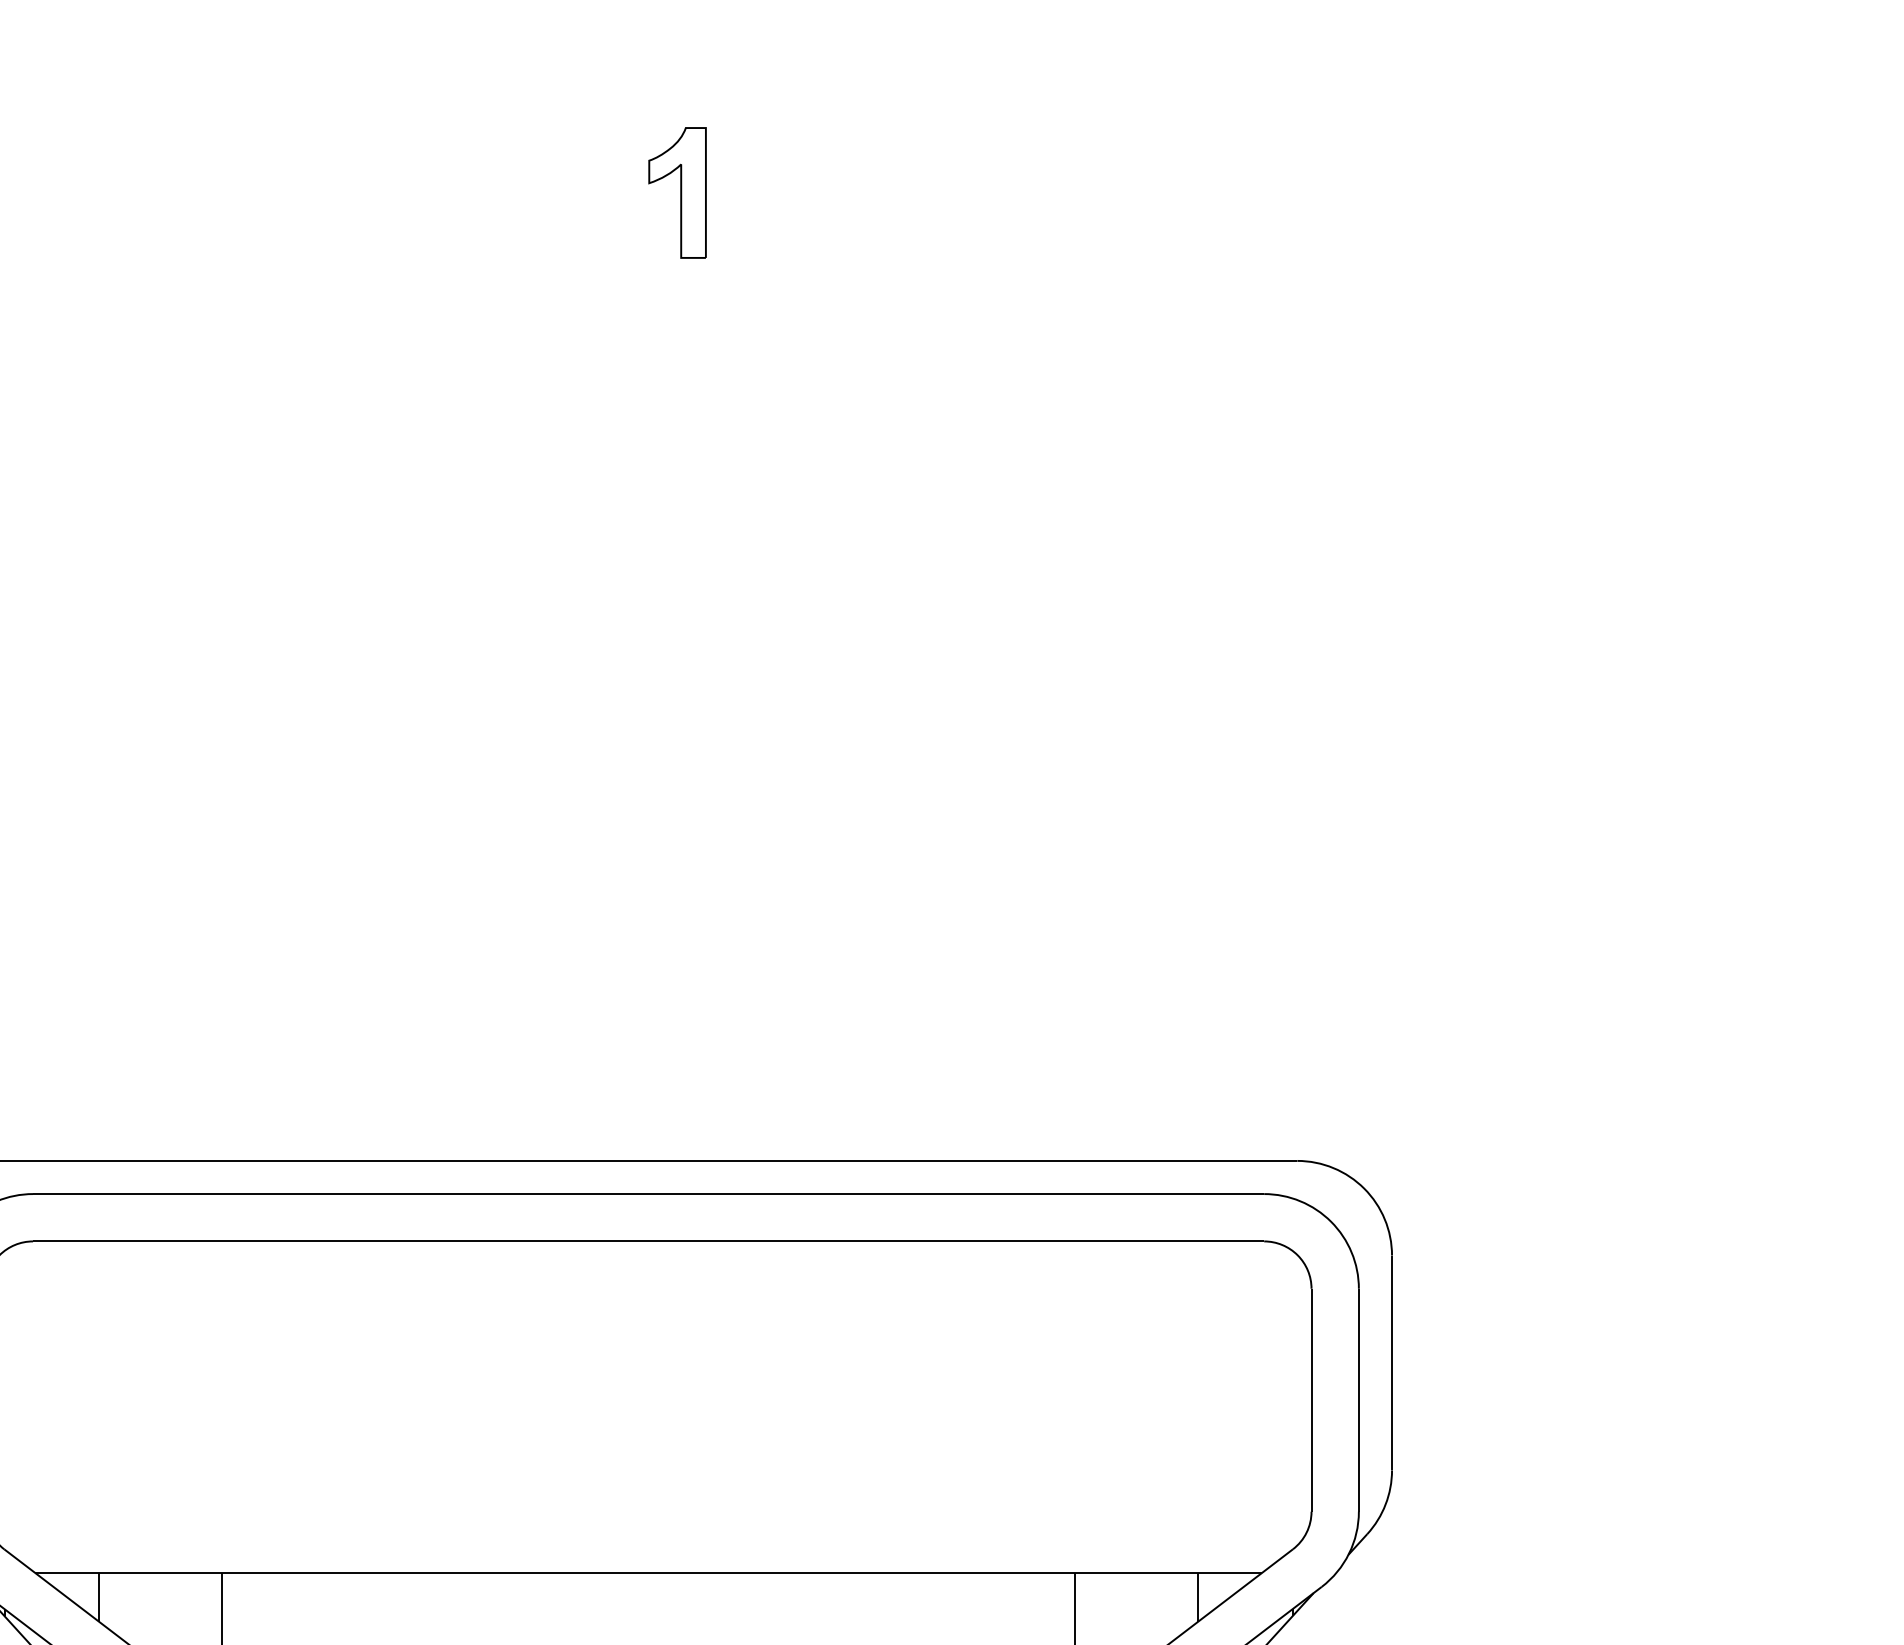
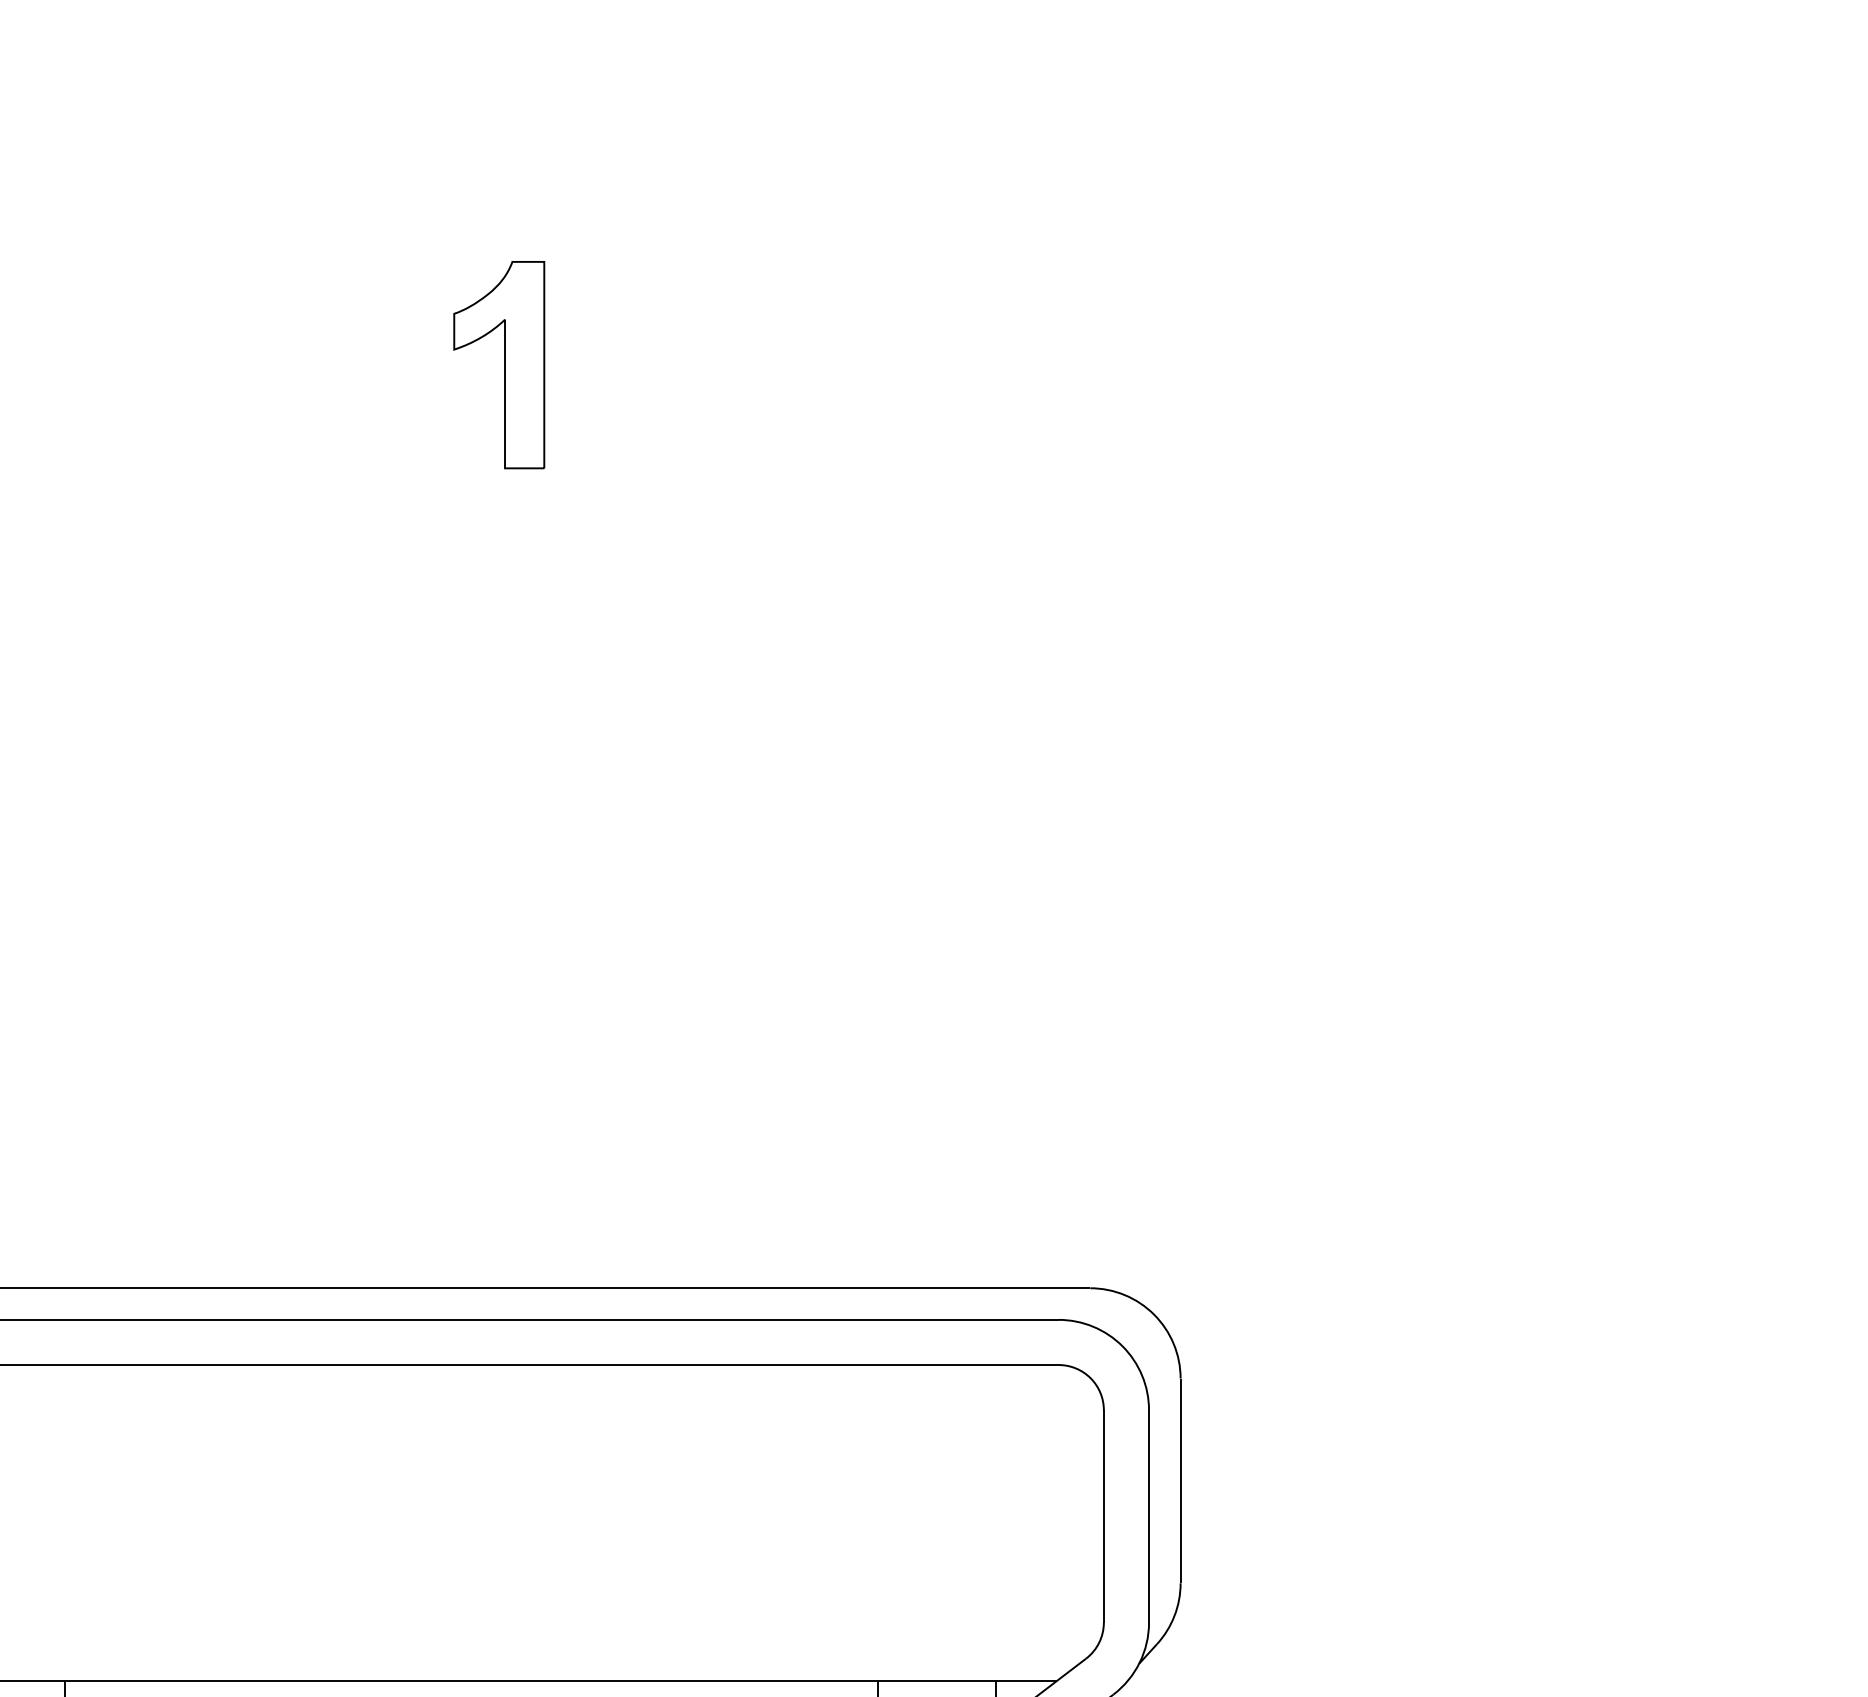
part: (677, 193) -> (499, 365), size x1.67

